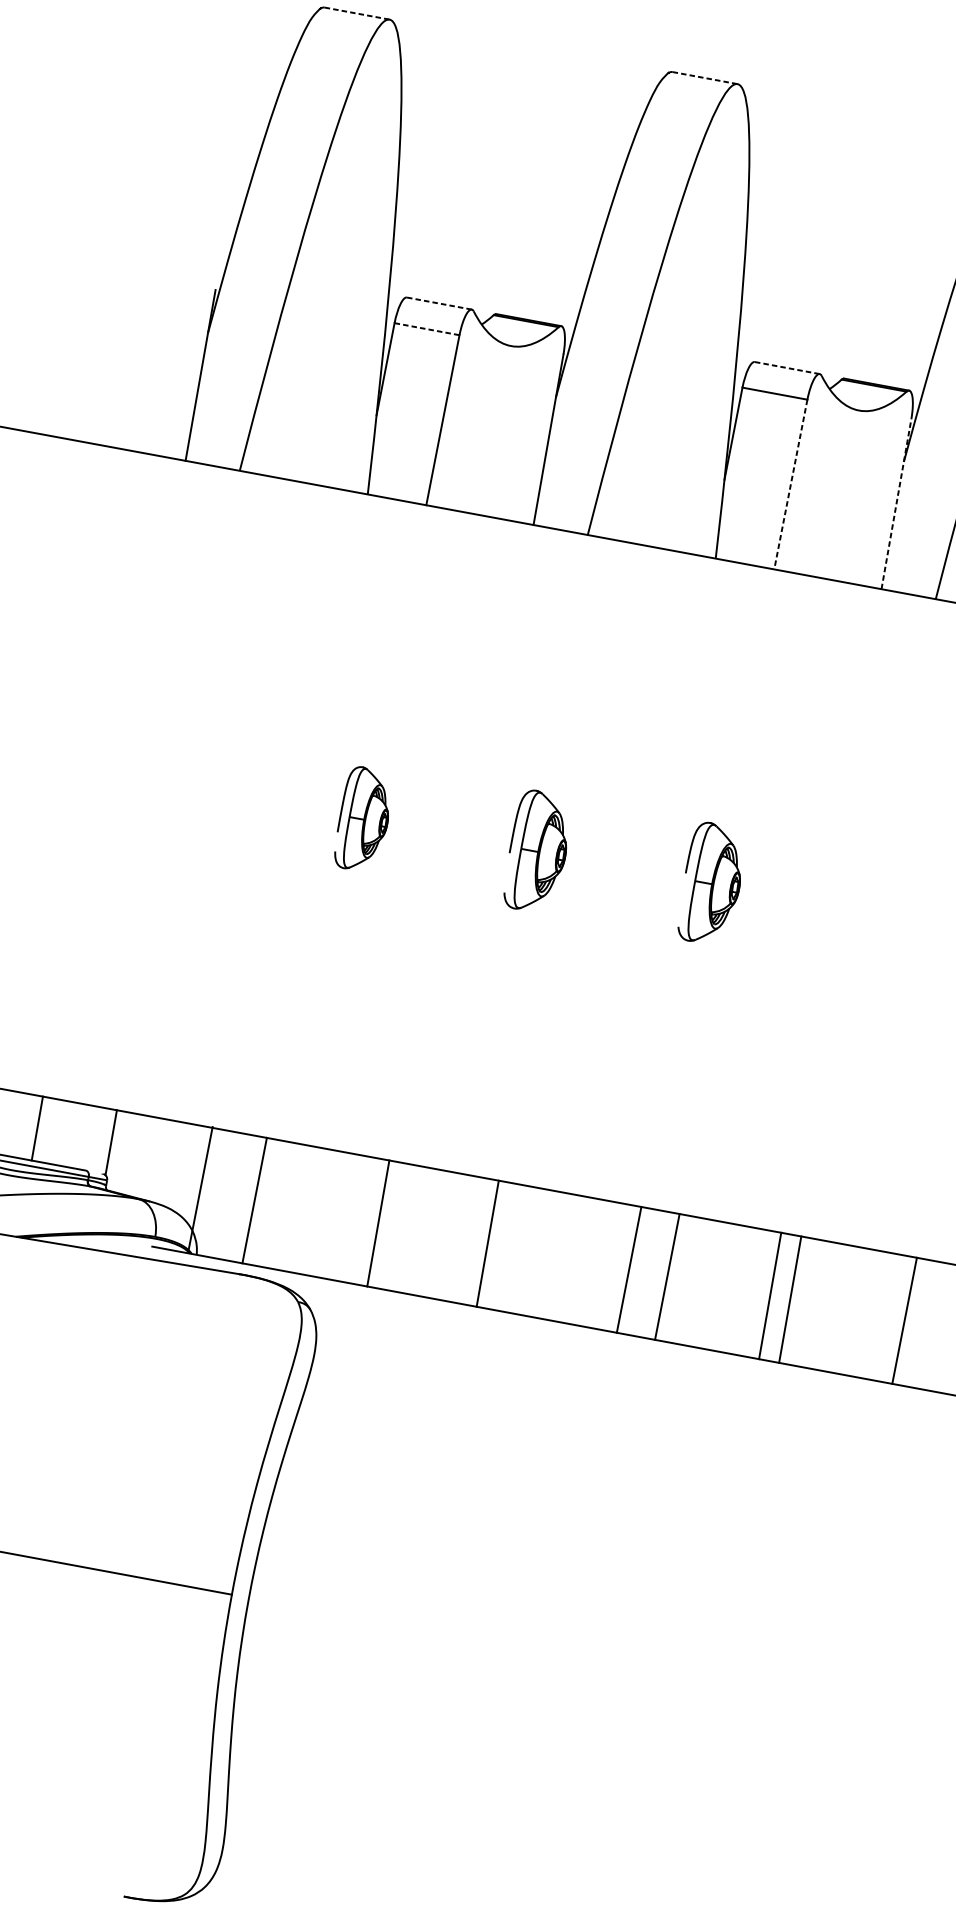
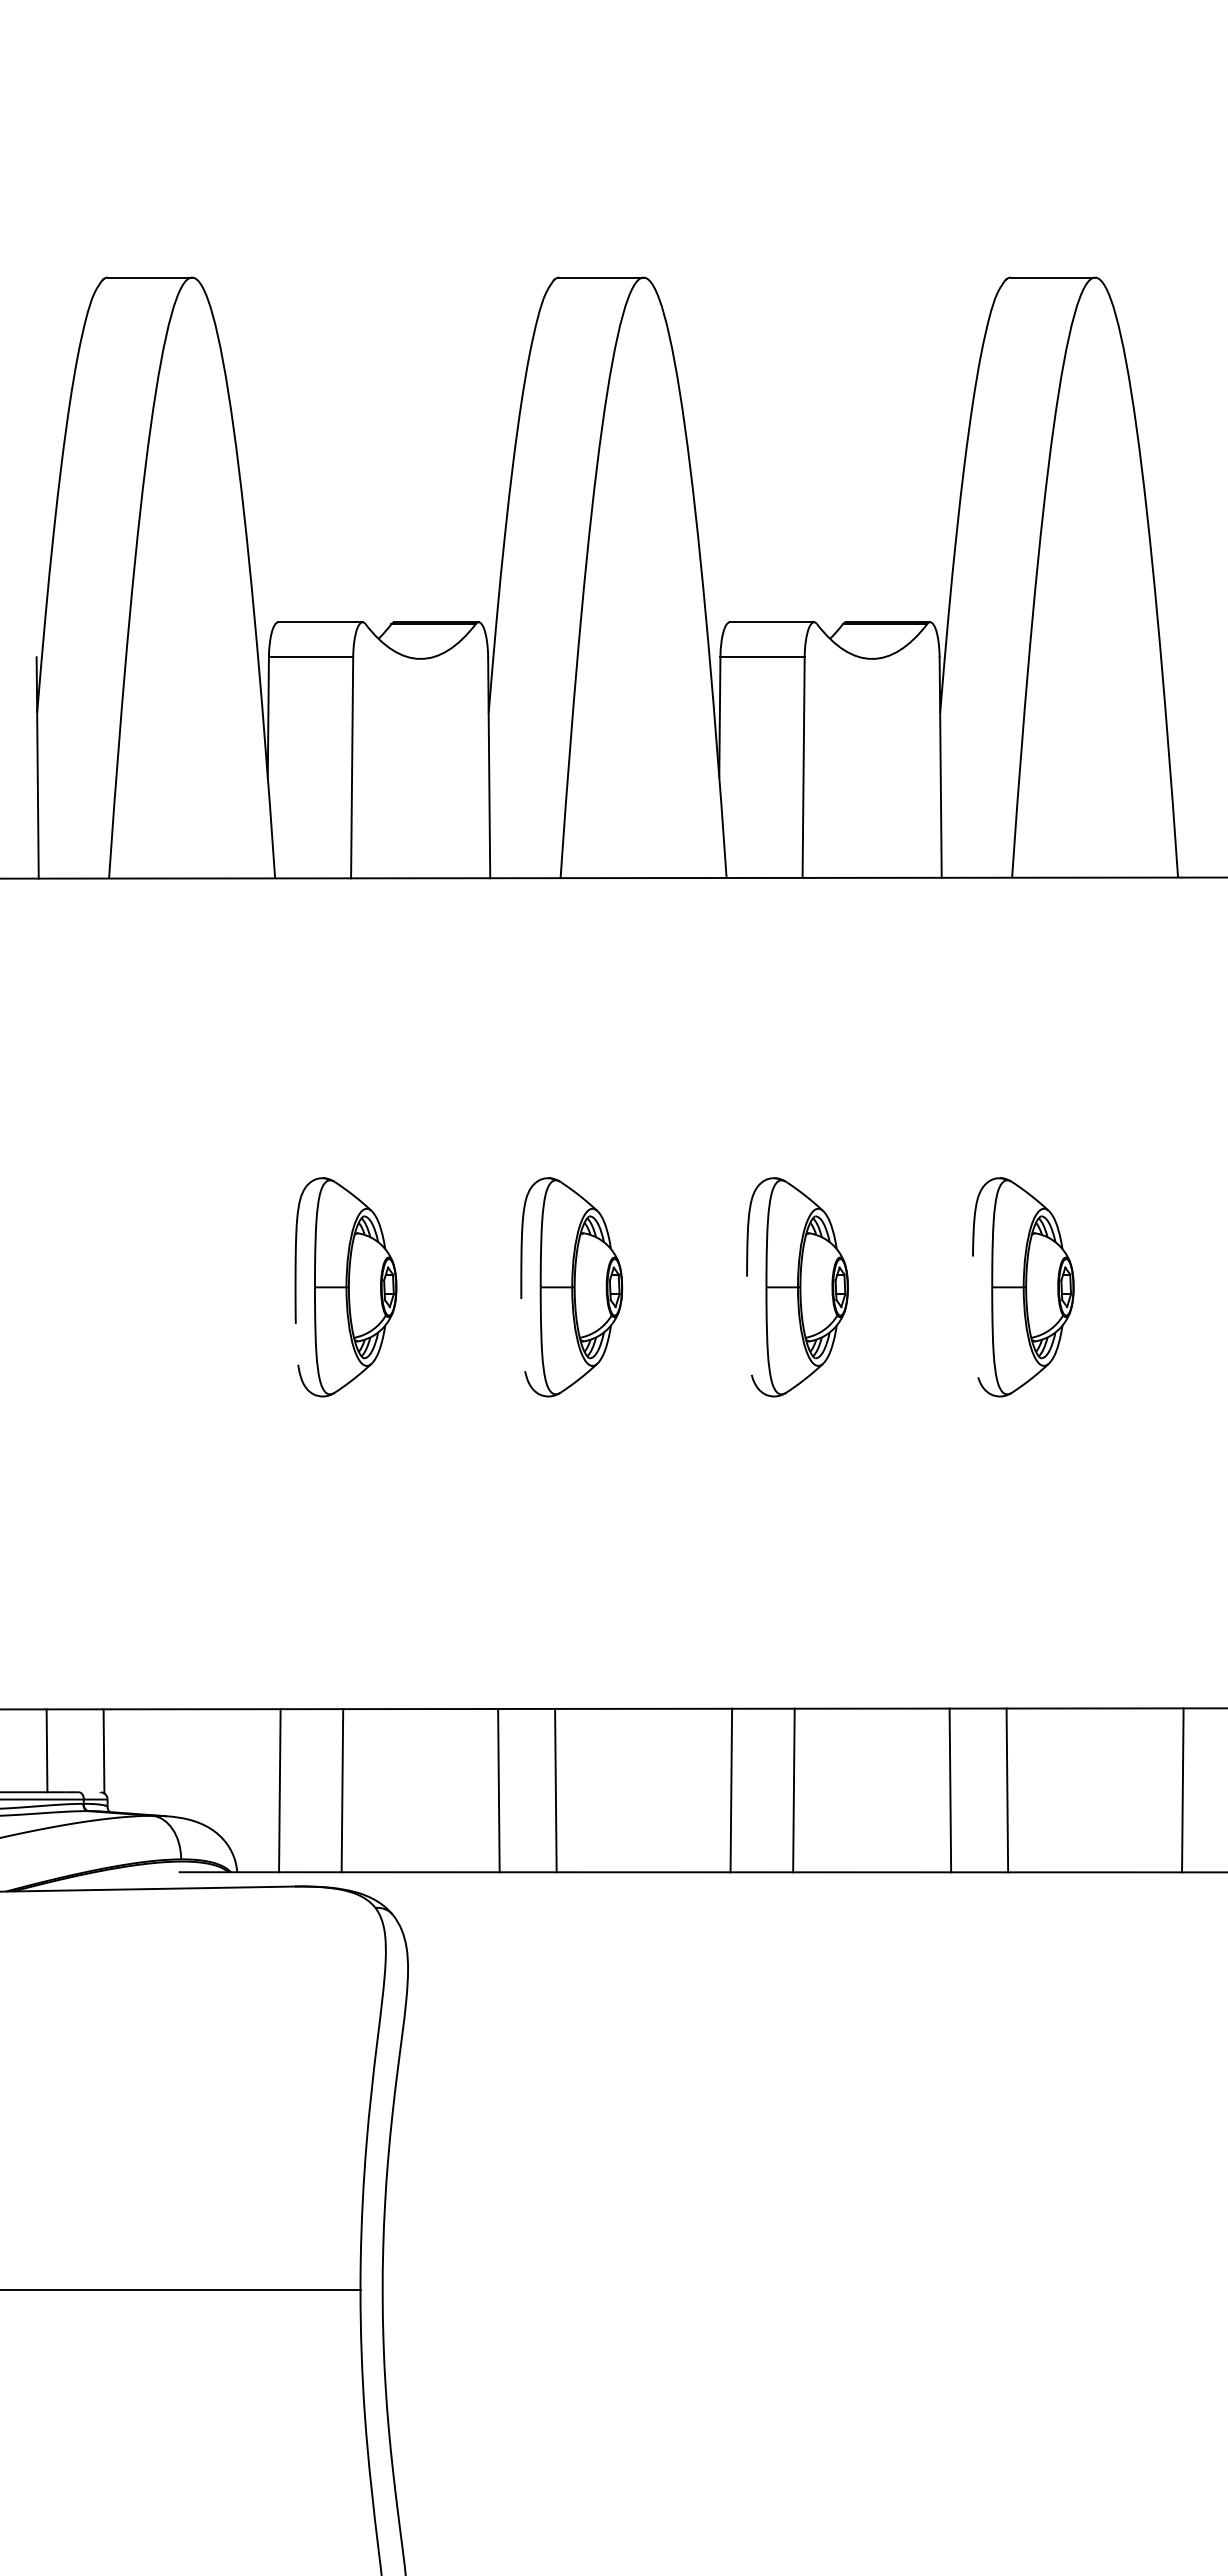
line: (357, 13) -> (150, 277), dashed -> solid
line: (705, 78) -> (601, 277), dashed -> solid
line: (438, 303) -> (319, 622), dashed -> solid
line: (427, 329) -> (311, 657), dashed -> solid
line: (786, 368) -> (771, 622), dashed -> solid
line: (790, 485) -> (803, 768), dashed -> solid
line: (896, 504) -> (940, 767), dashed -> solid
part: (363, 819) -> (345, 1287), size x1.67
part: (537, 852) -> (571, 1287), size x1.43
part: (711, 884) -> (797, 1287), size x1.43
part: (886, 916) -> (1023, 1287), added
line: (37, 1128) -> (46, 1750), moved
line: (200, 1189) -> (279, 1790), moved
line: (254, 1200) -> (342, 1790), moved
line: (378, 1223) -> (498, 1790), moved
line: (487, 1243) -> (555, 1790), moved
line: (629, 1269) -> (731, 1790), moved
line: (667, 1276) -> (793, 1790), moved
line: (770, 1296) -> (1007, 1790), moved
line: (790, 1299) -> (950, 1790), moved
line: (904, 1320) -> (1182, 1790), moved

